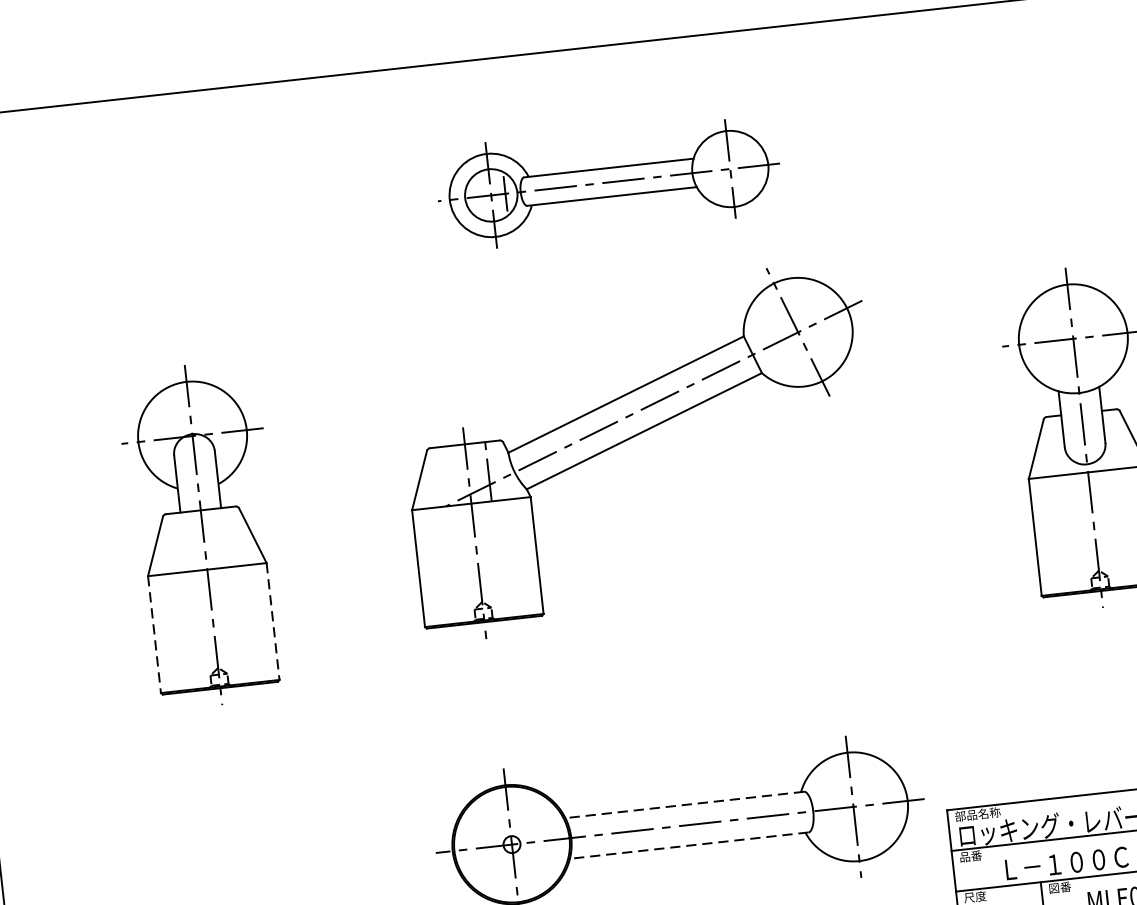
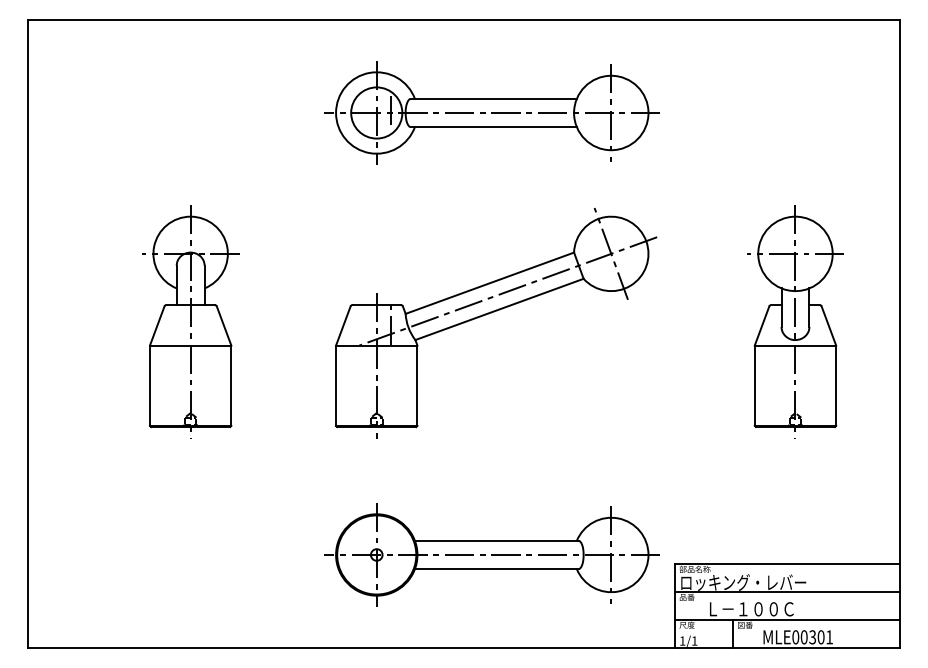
part: (607, 181) -> (491, 112), size x1.43
part: (637, 436) -> (494, 312), moved
line: (273, 622) -> (231, 386), dashed -> solid
line: (153, 635) -> (149, 386), dashed -> solid
line: (684, 805) -> (496, 541), dashed -> solid
line: (688, 845) -> (496, 568), dashed -> solid

